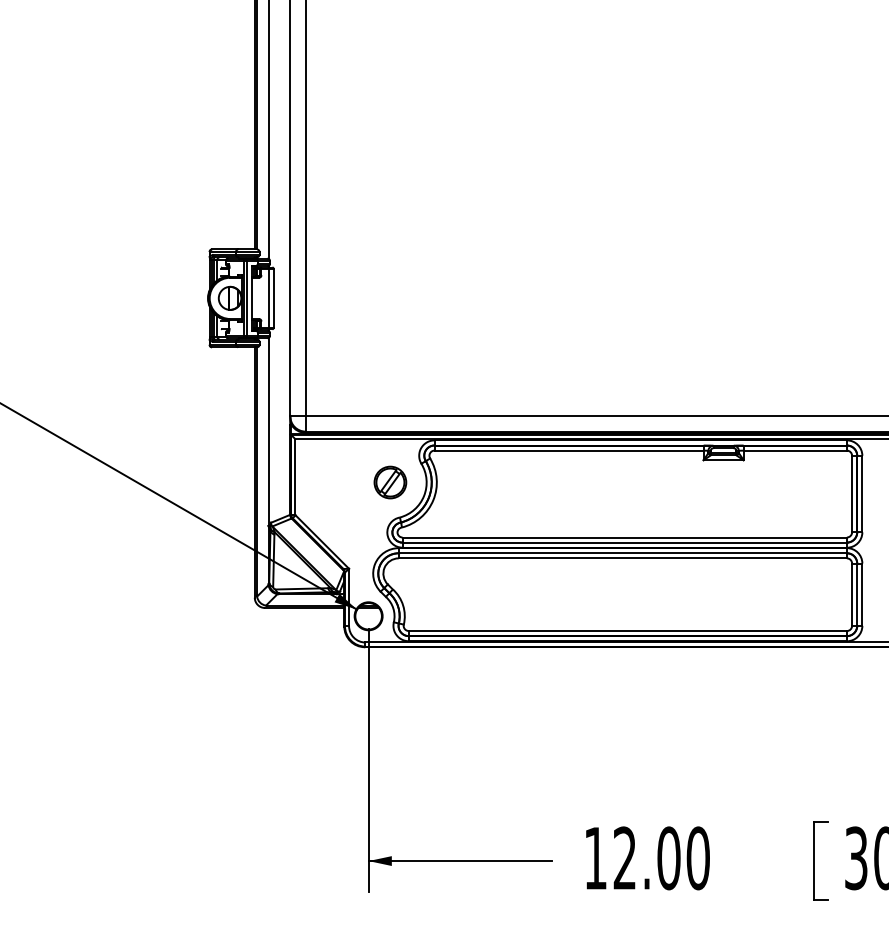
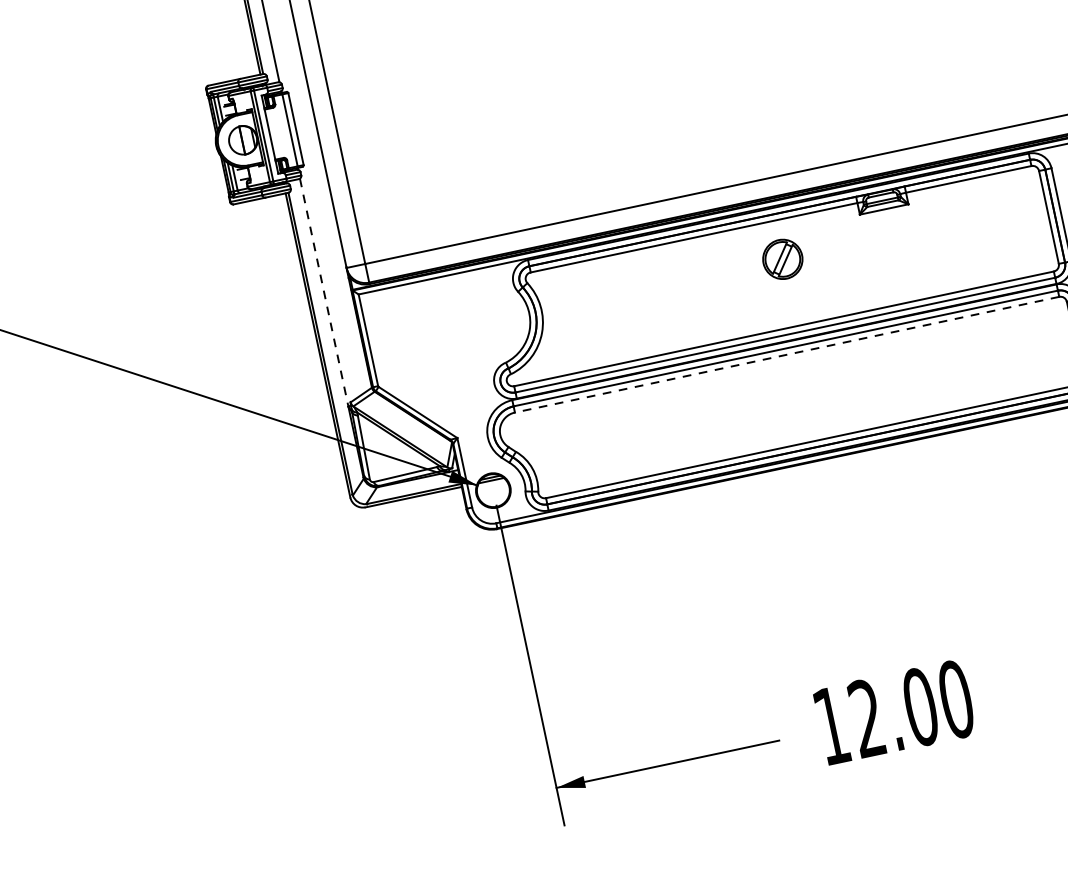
line: (268, 432) -> (324, 293), solid -> dashed
part: (390, 482) -> (782, 259), moved
line: (622, 558) -> (786, 354), solid -> dashed

